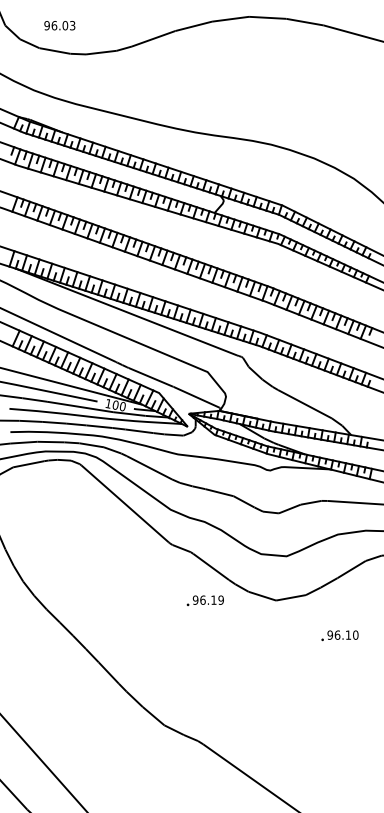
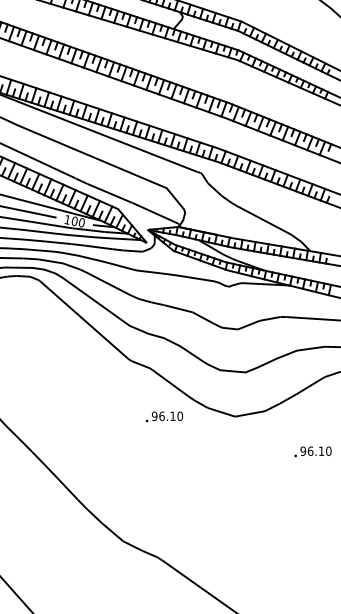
text: (220, 600) -> (179, 416), 96.19 -> 96.10
text: (339, 635) -> (312, 451), moved

